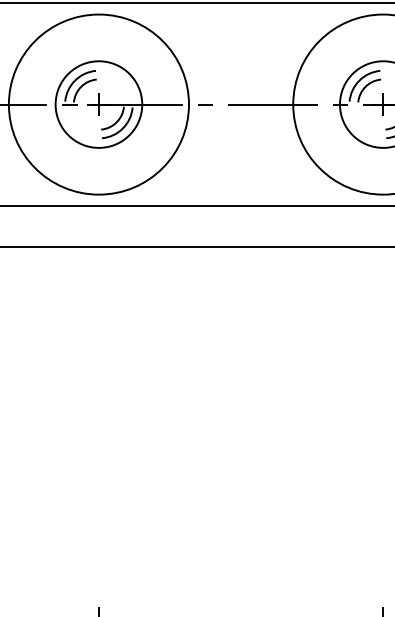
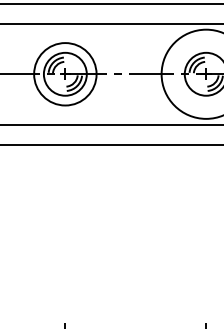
circle: (97, 103) -> (64, 73), size x0.7

